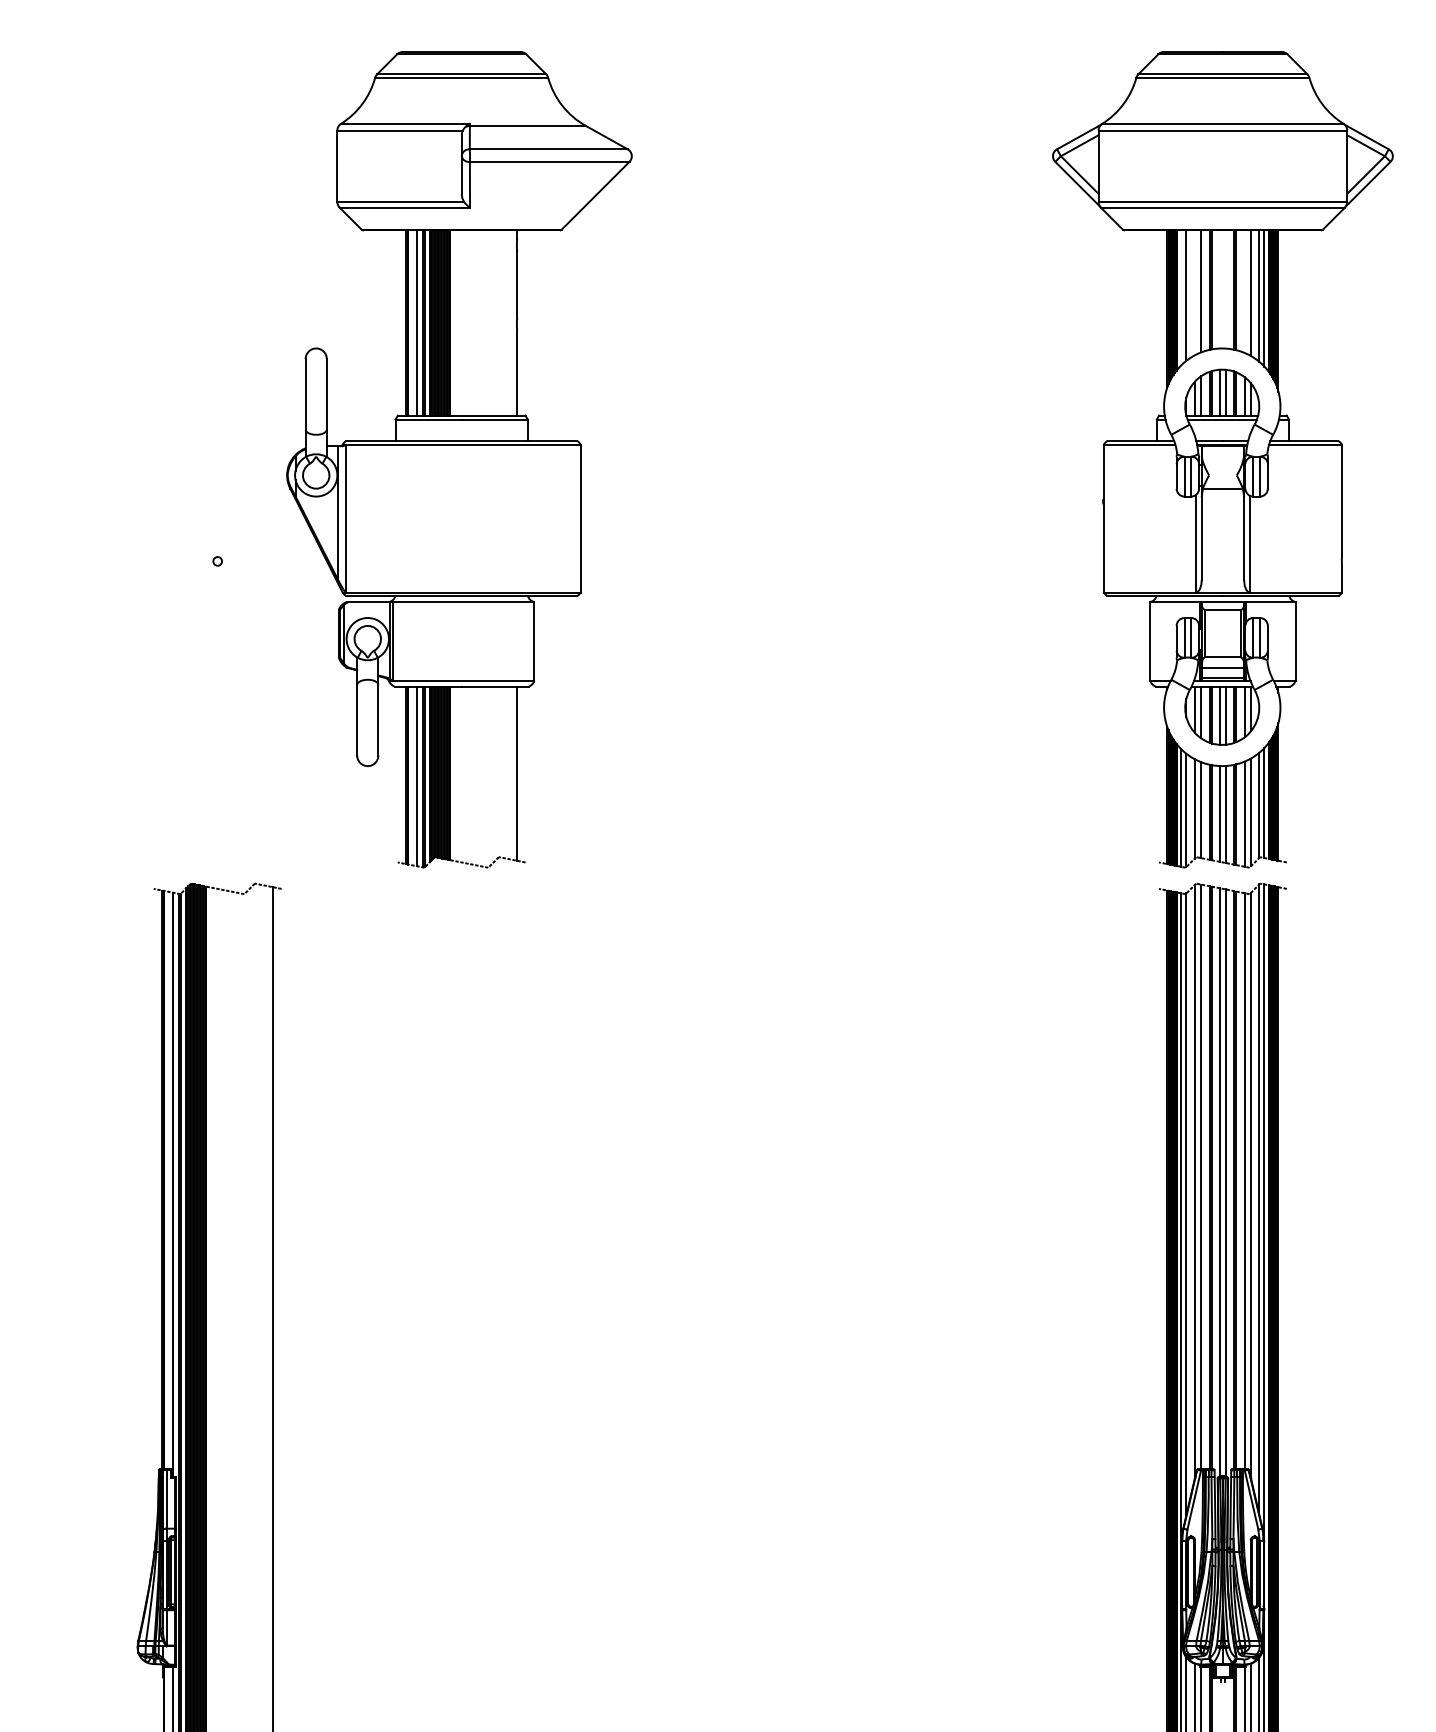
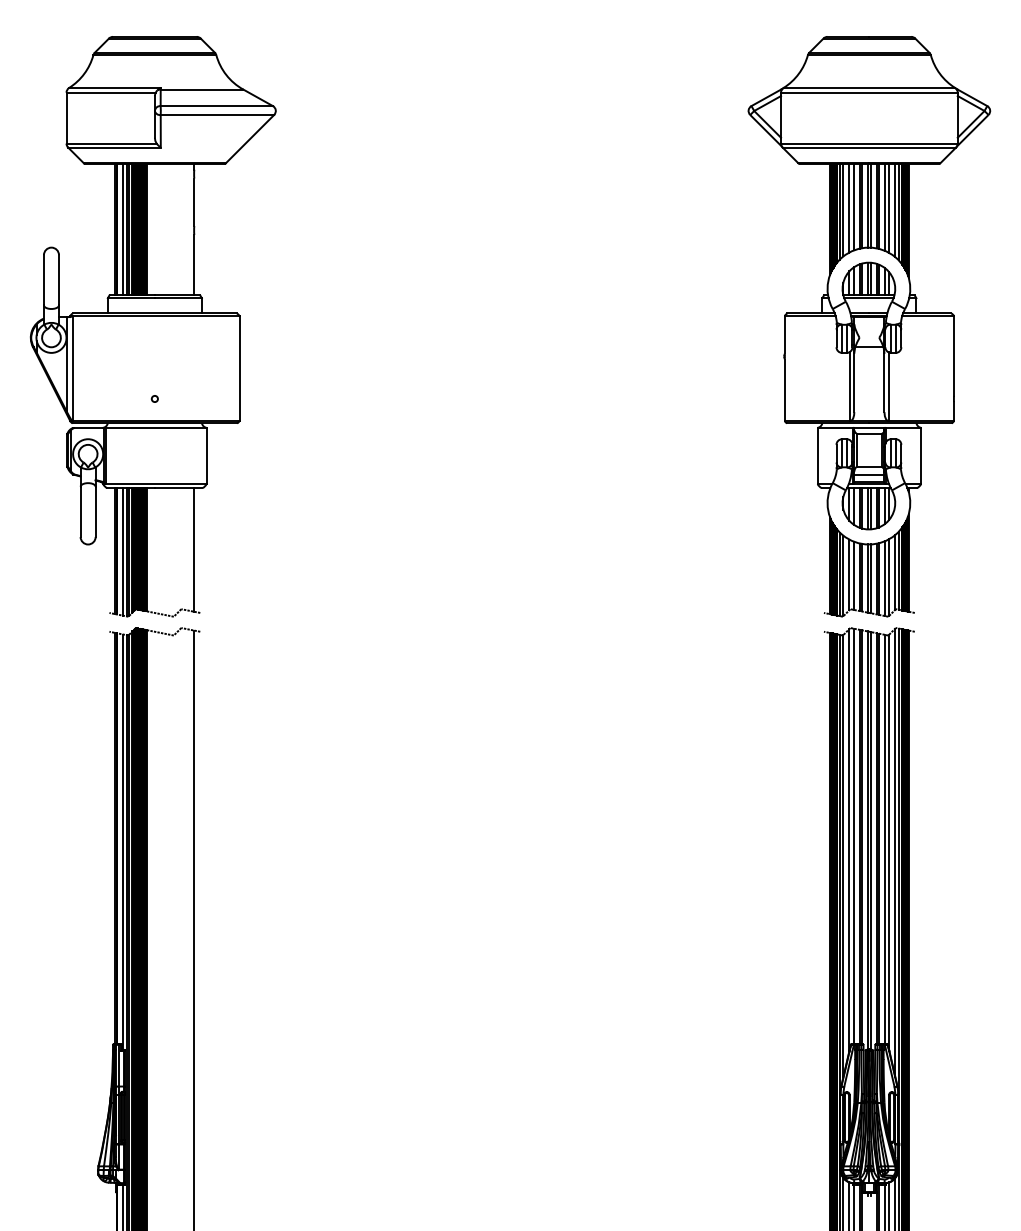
line: (1220, 289) -> (867, 205), added
line: (1225, 289) -> (871, 205), added
line: (1244, 291) -> (884, 207), added
line: (1194, 292) -> (849, 207), added
line: (1181, 297) -> (839, 211), added
part: (459, 459) -> (153, 326), moved

